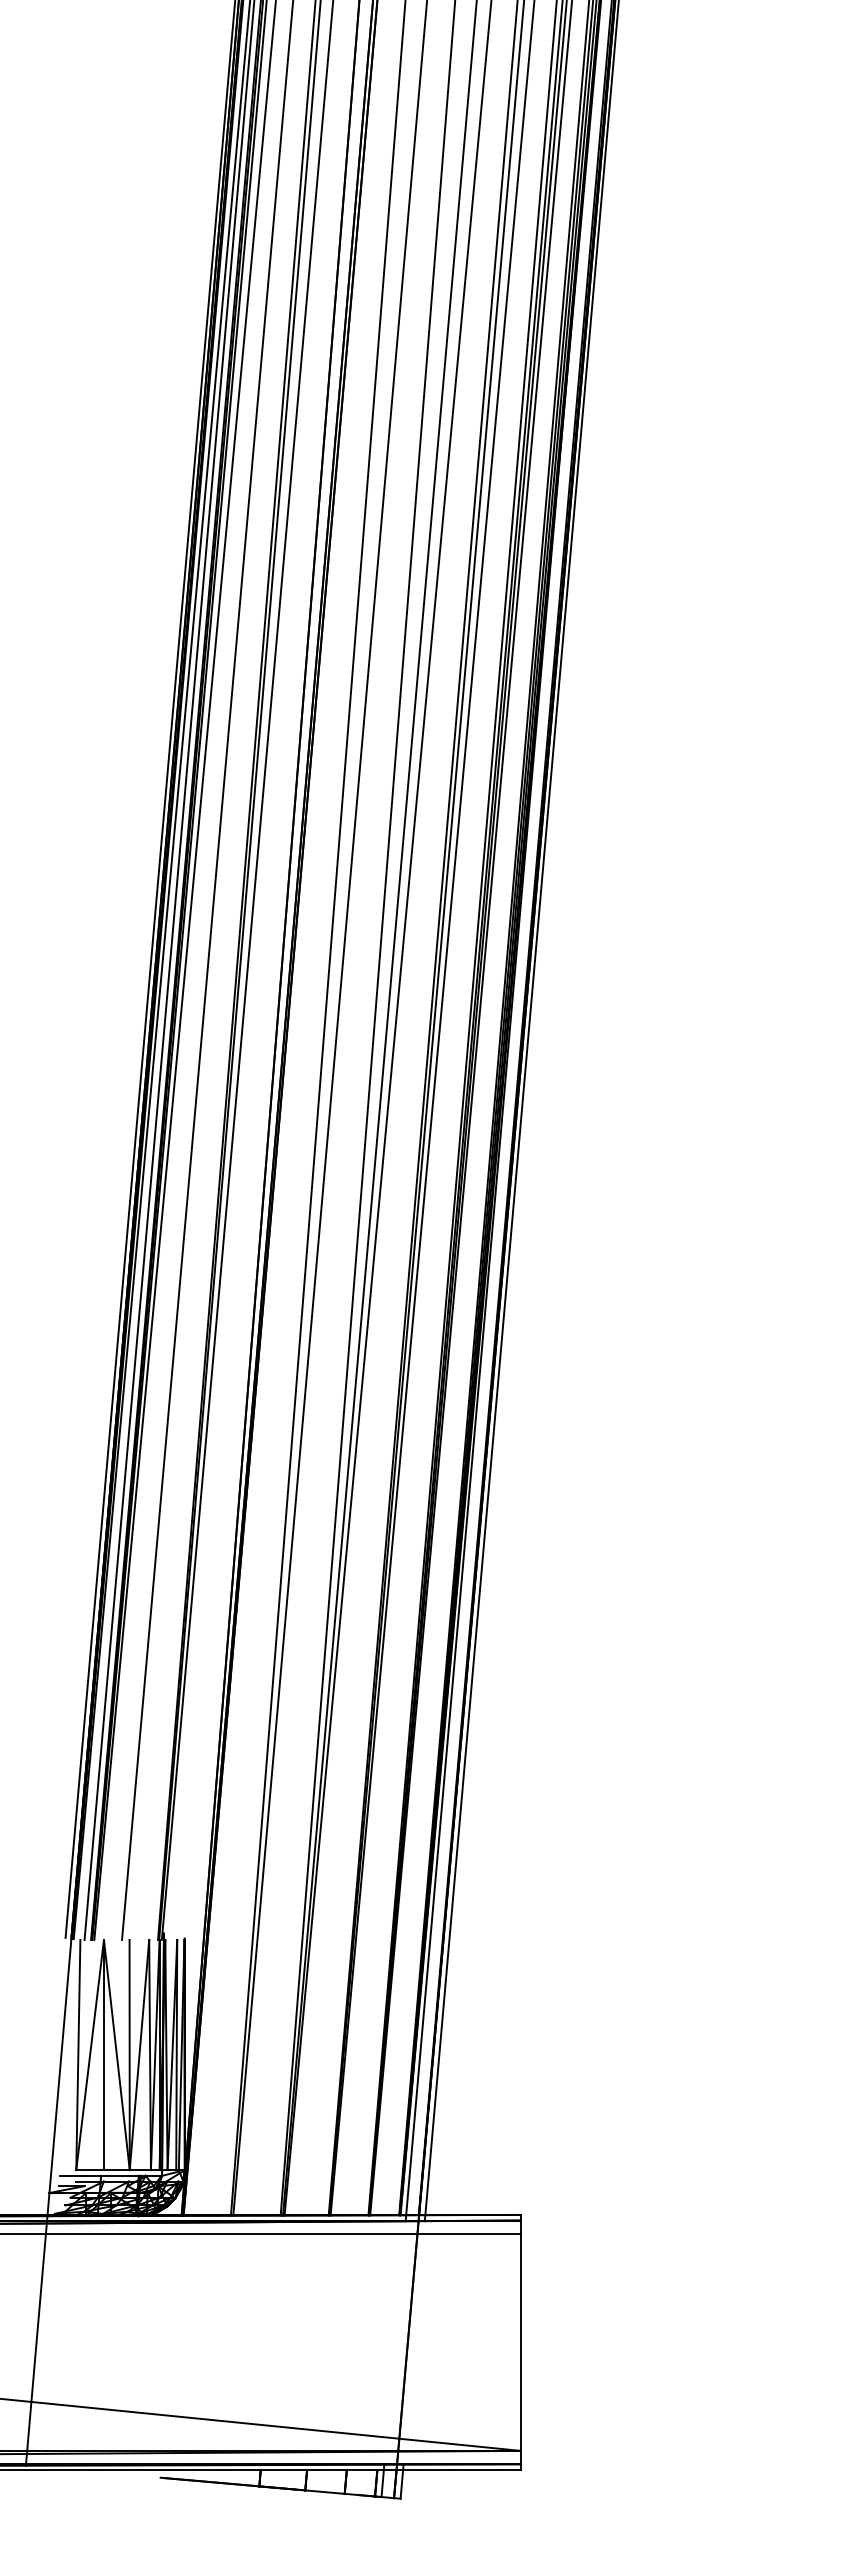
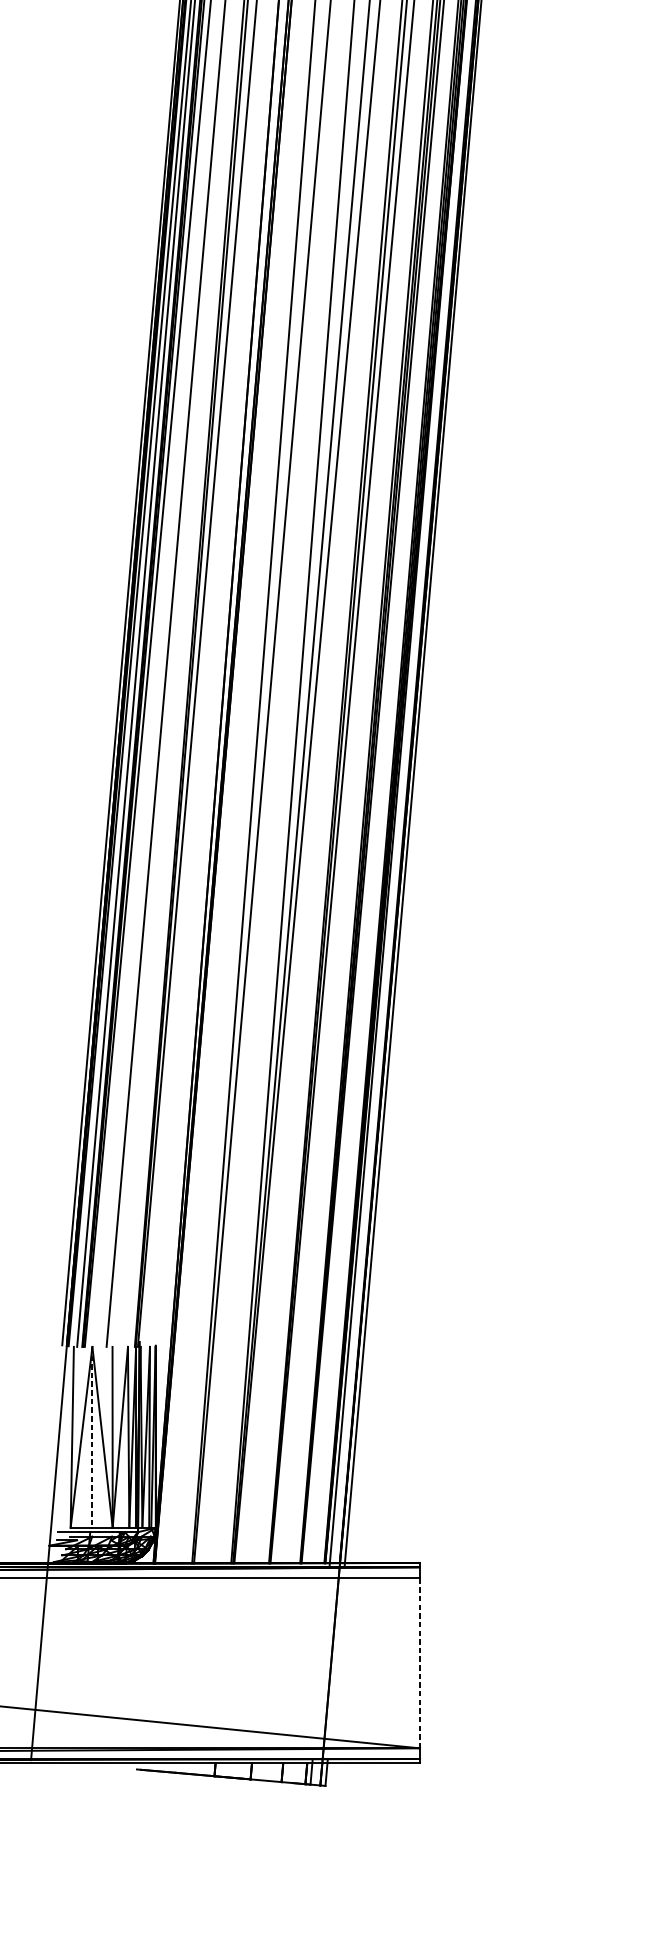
line: (103, 2055) -> (92, 1437), solid -> dashed
line: (520, 2341) -> (419, 1662), solid -> dashed

